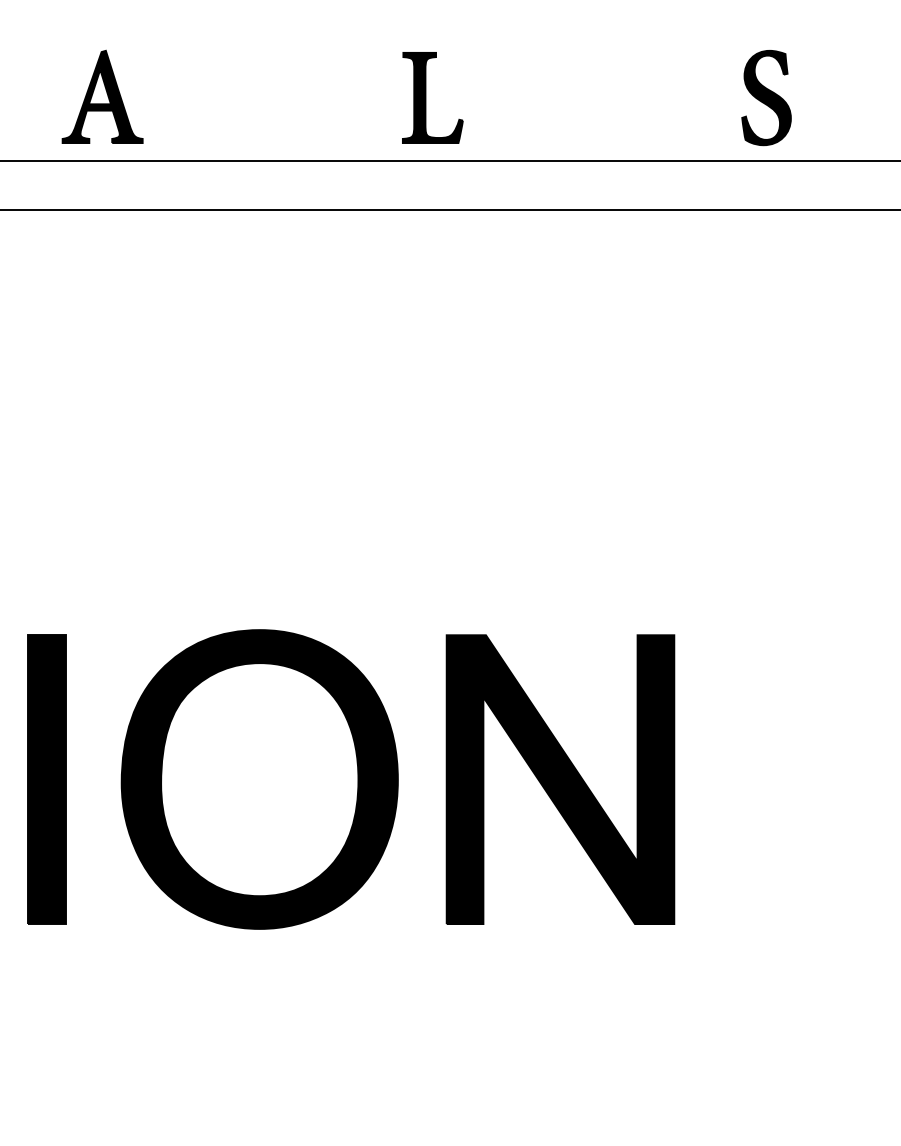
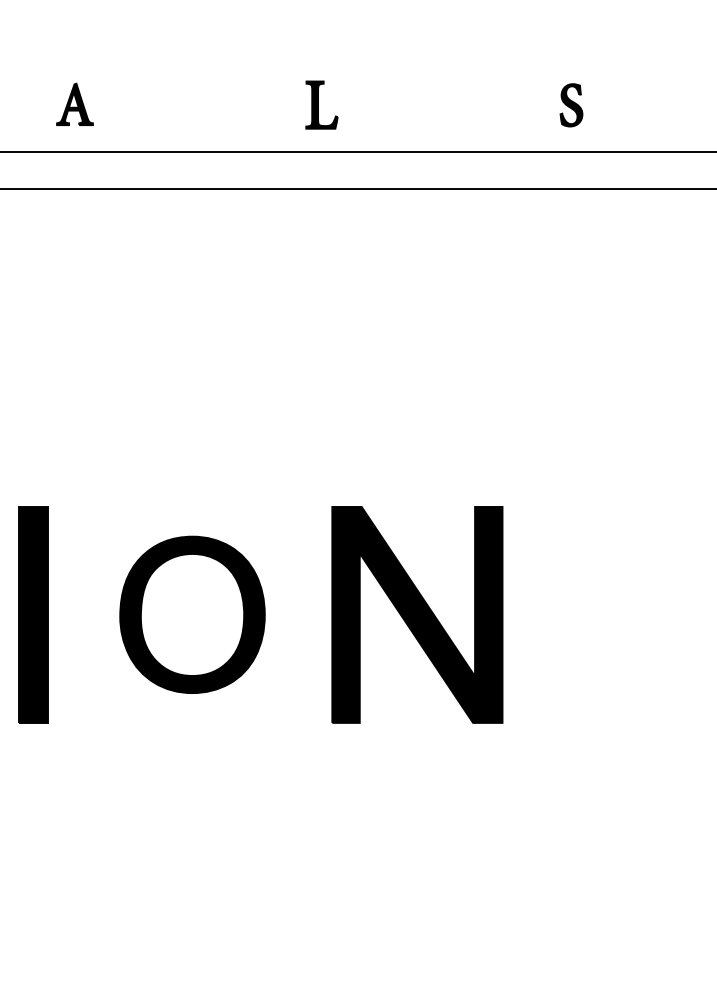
part: (101, 97) -> (74, 104), size x0.6
part: (432, 97) -> (321, 104), size x0.7
part: (766, 98) -> (571, 105), size x0.6
part: (259, 779) -> (192, 614), size x0.7

